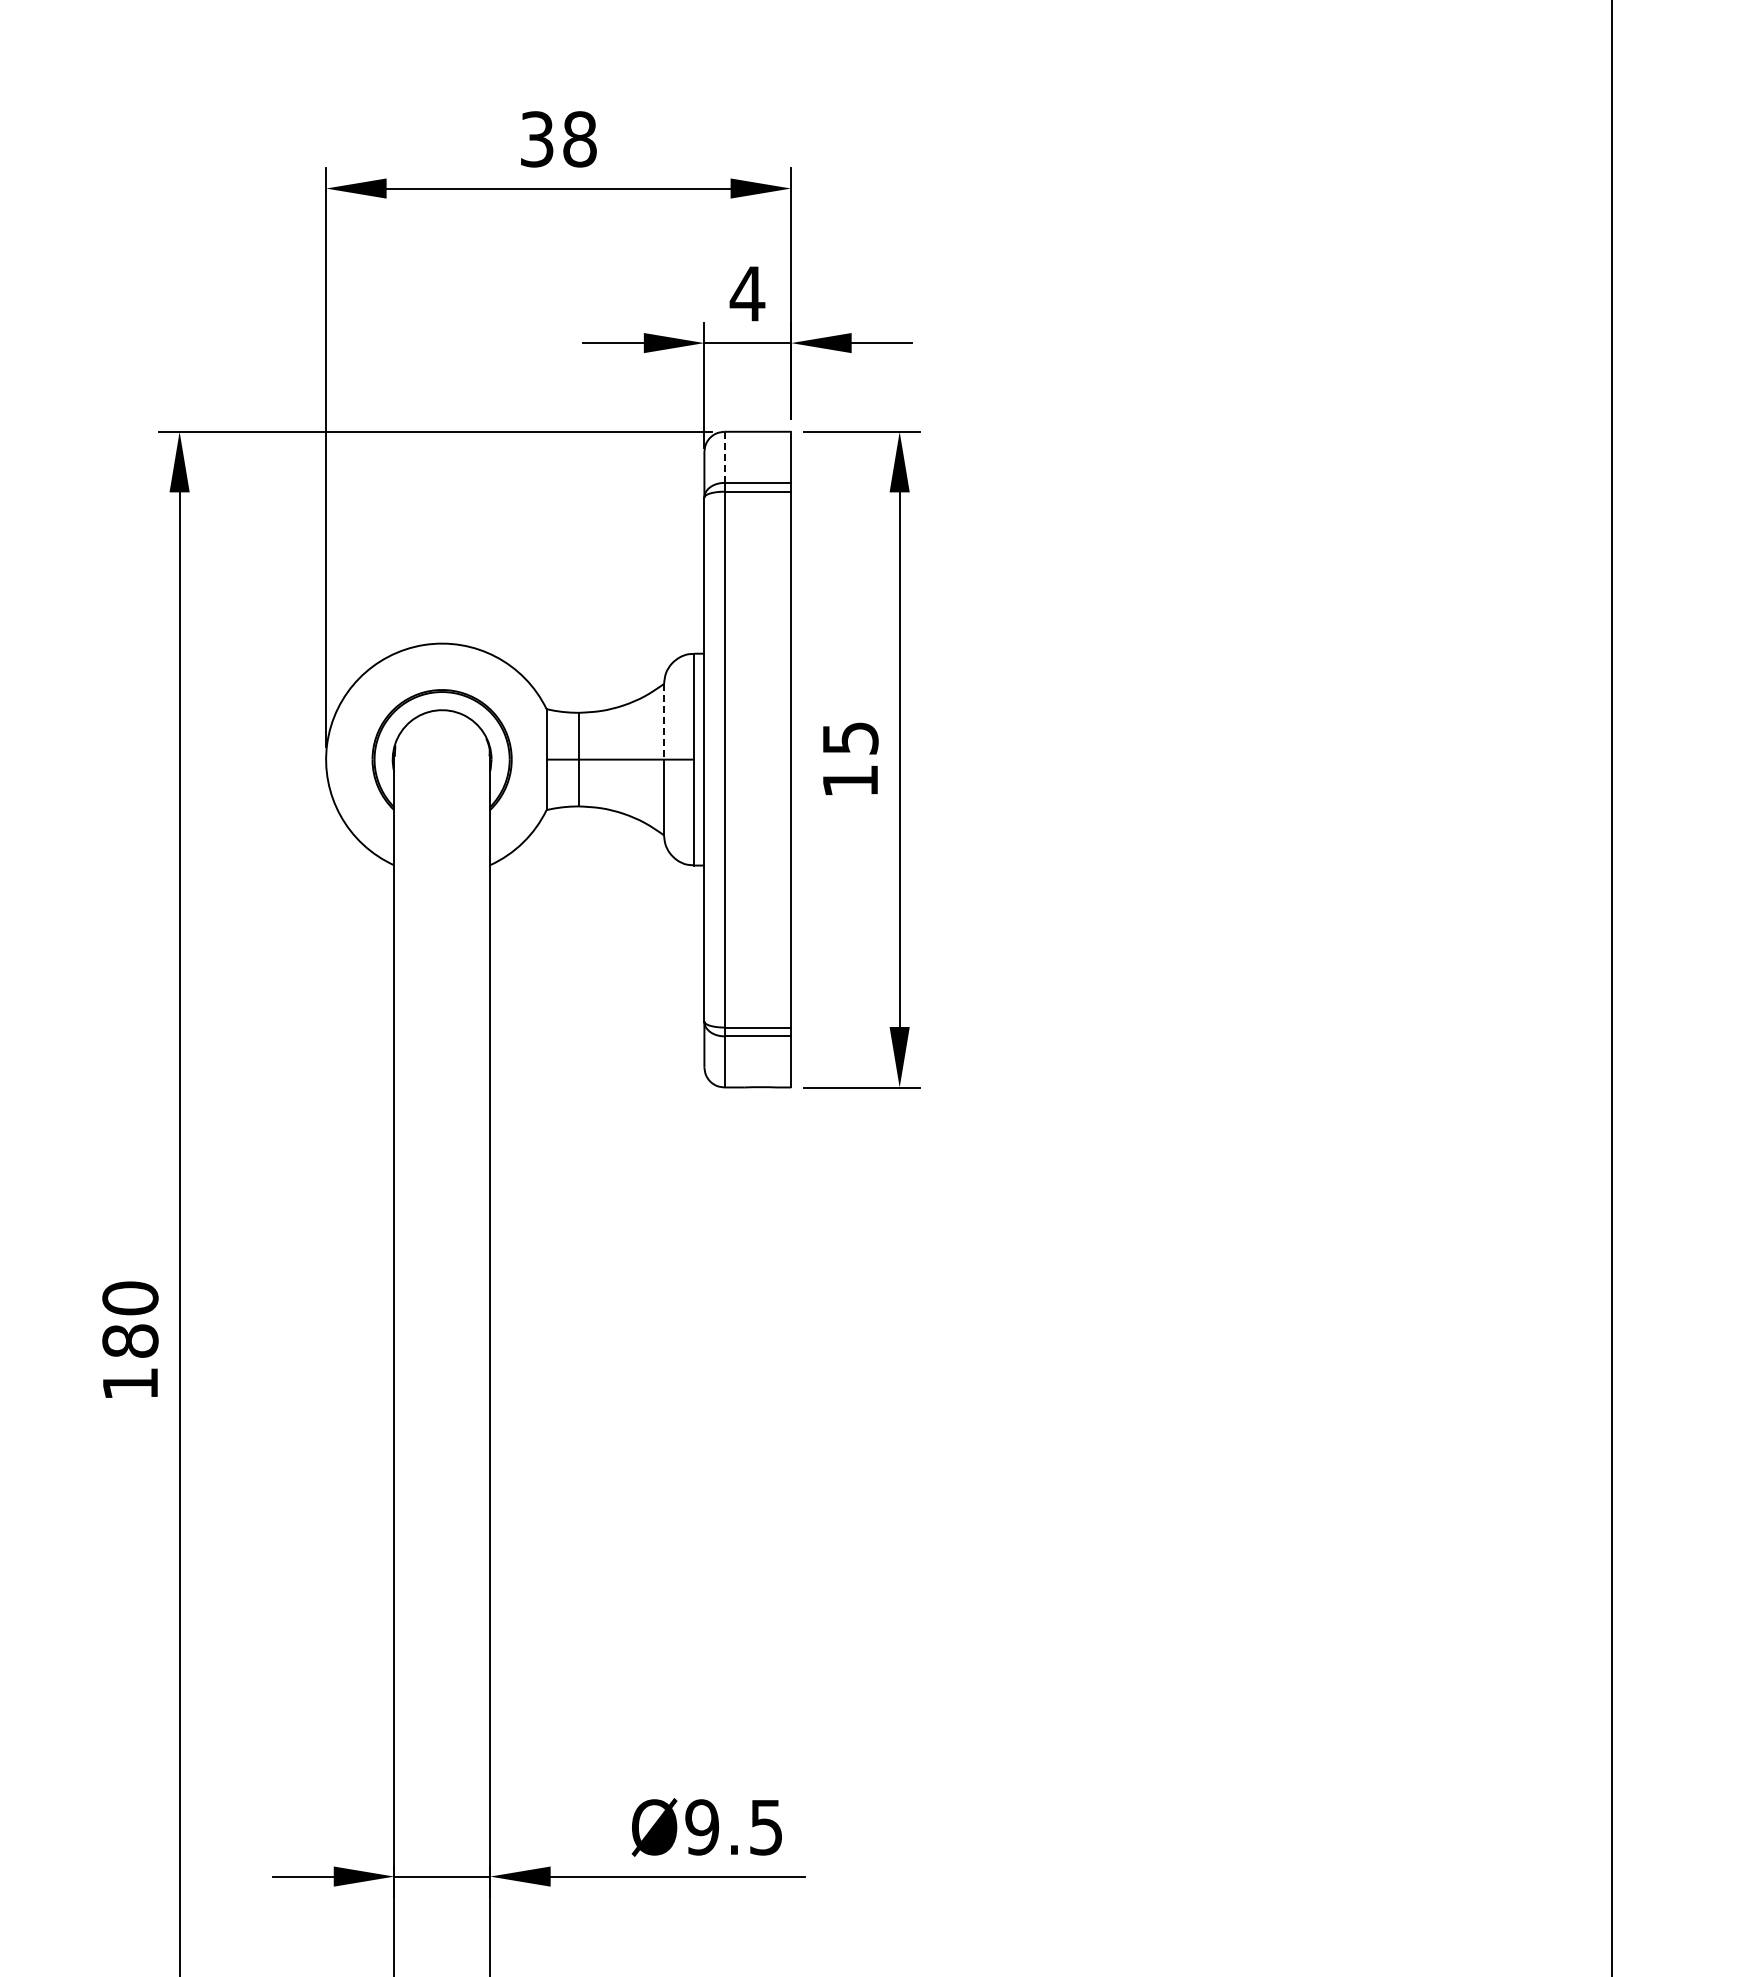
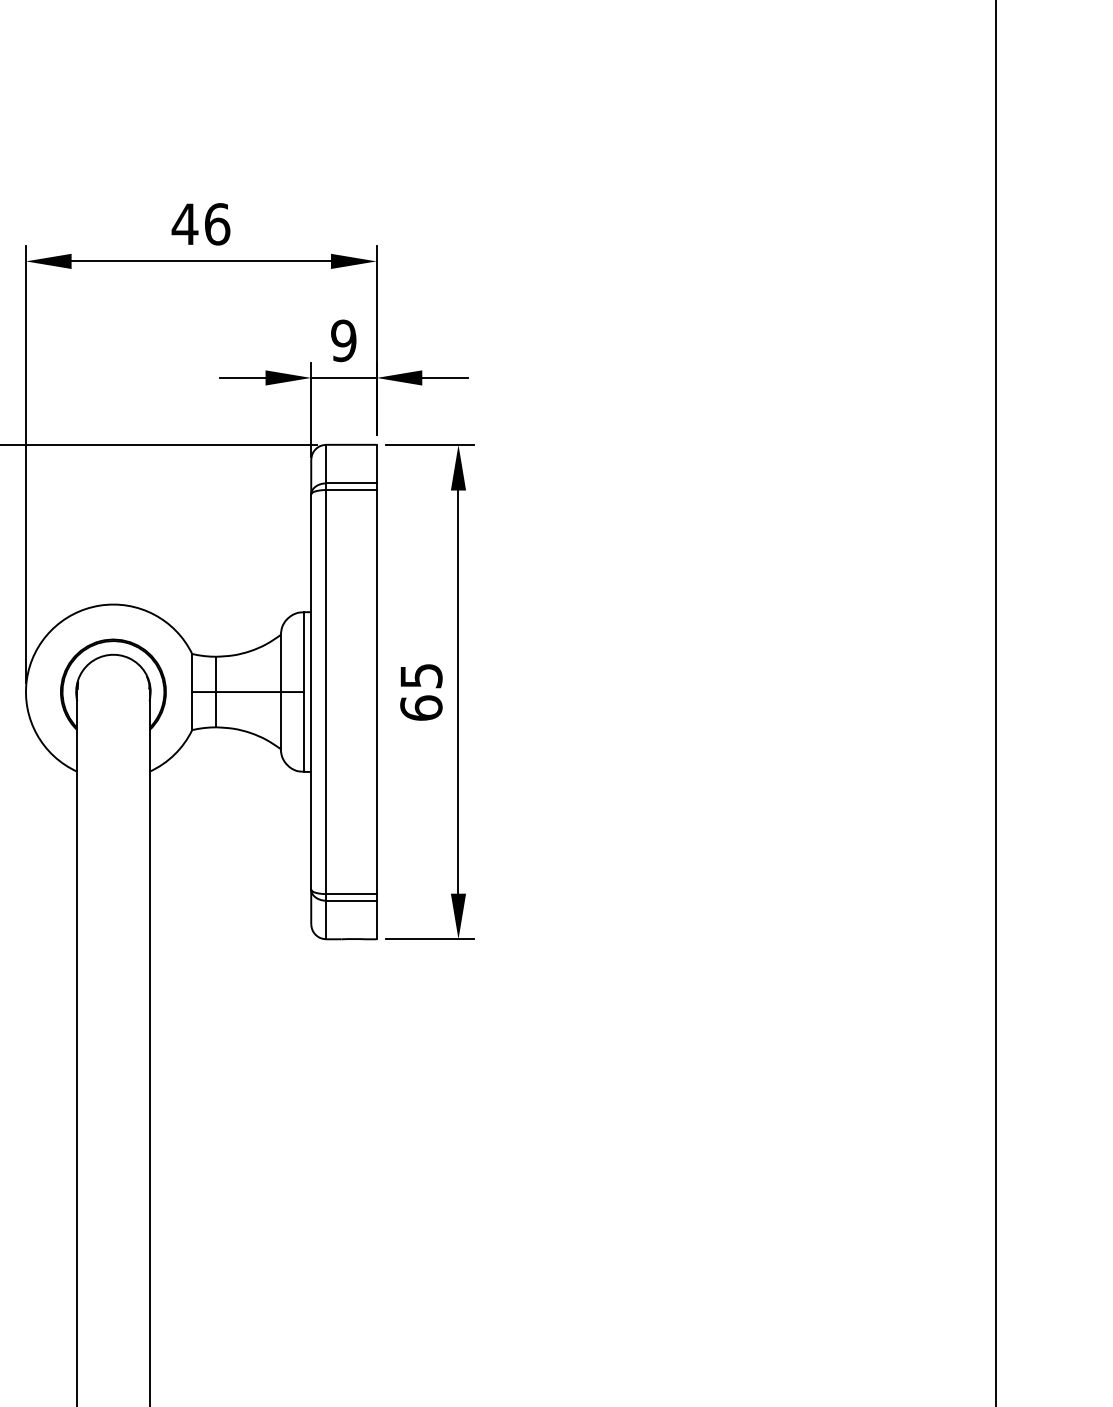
text: (558, 139) -> (201, 224), 38 -> 46
text: (747, 293) -> (343, 340), 4 -> 9
line: (724, 457) -> (326, 464), dashed -> solid
line: (664, 721) -> (281, 663), dashed -> solid
text: (850, 780) -> (421, 707), 15 -> 65

